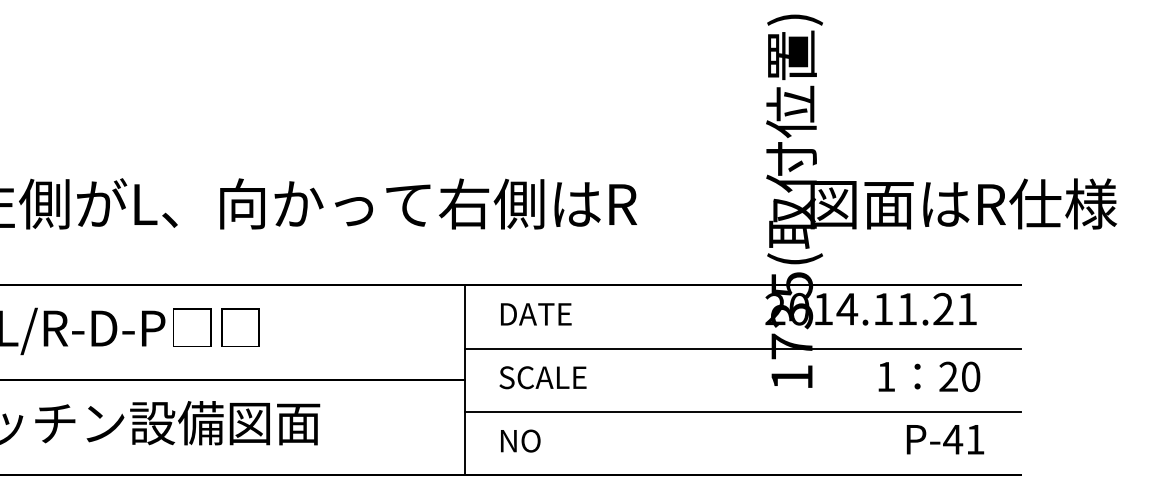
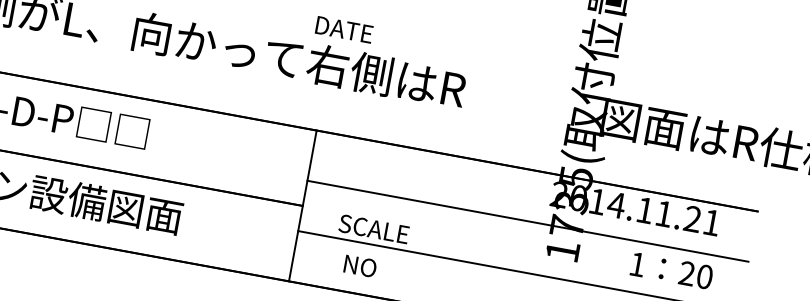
text: (536, 314) -> (344, 30), moved
text: (542, 377) -> (373, 228), moved
text: (520, 440) -> (360, 265), moved

